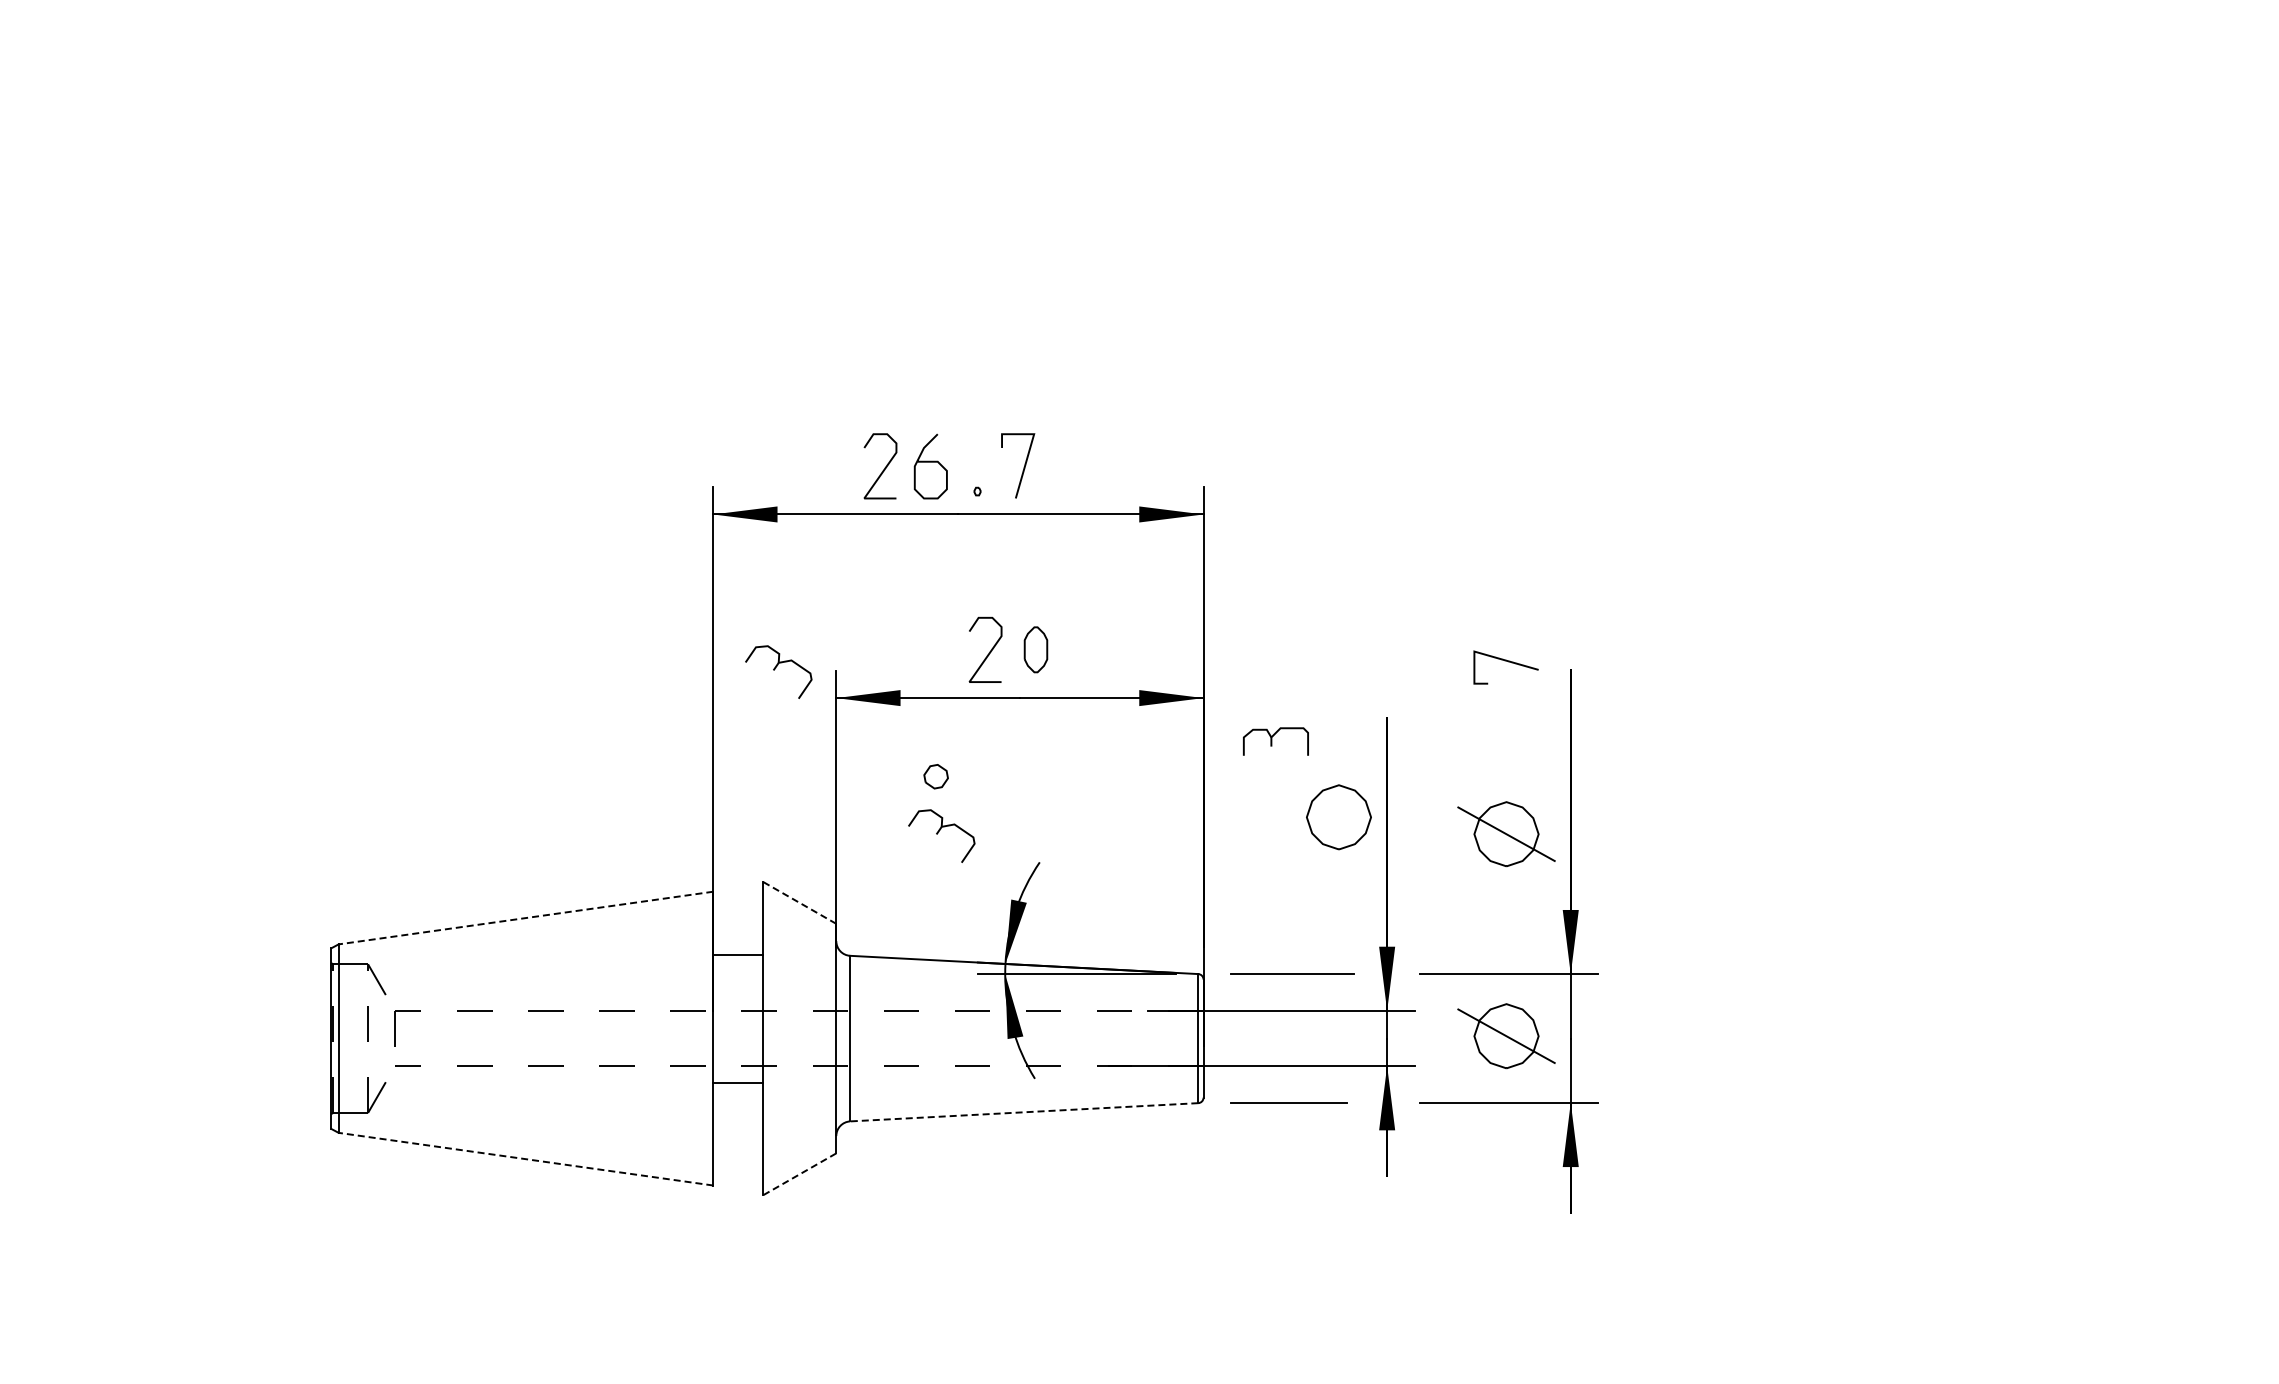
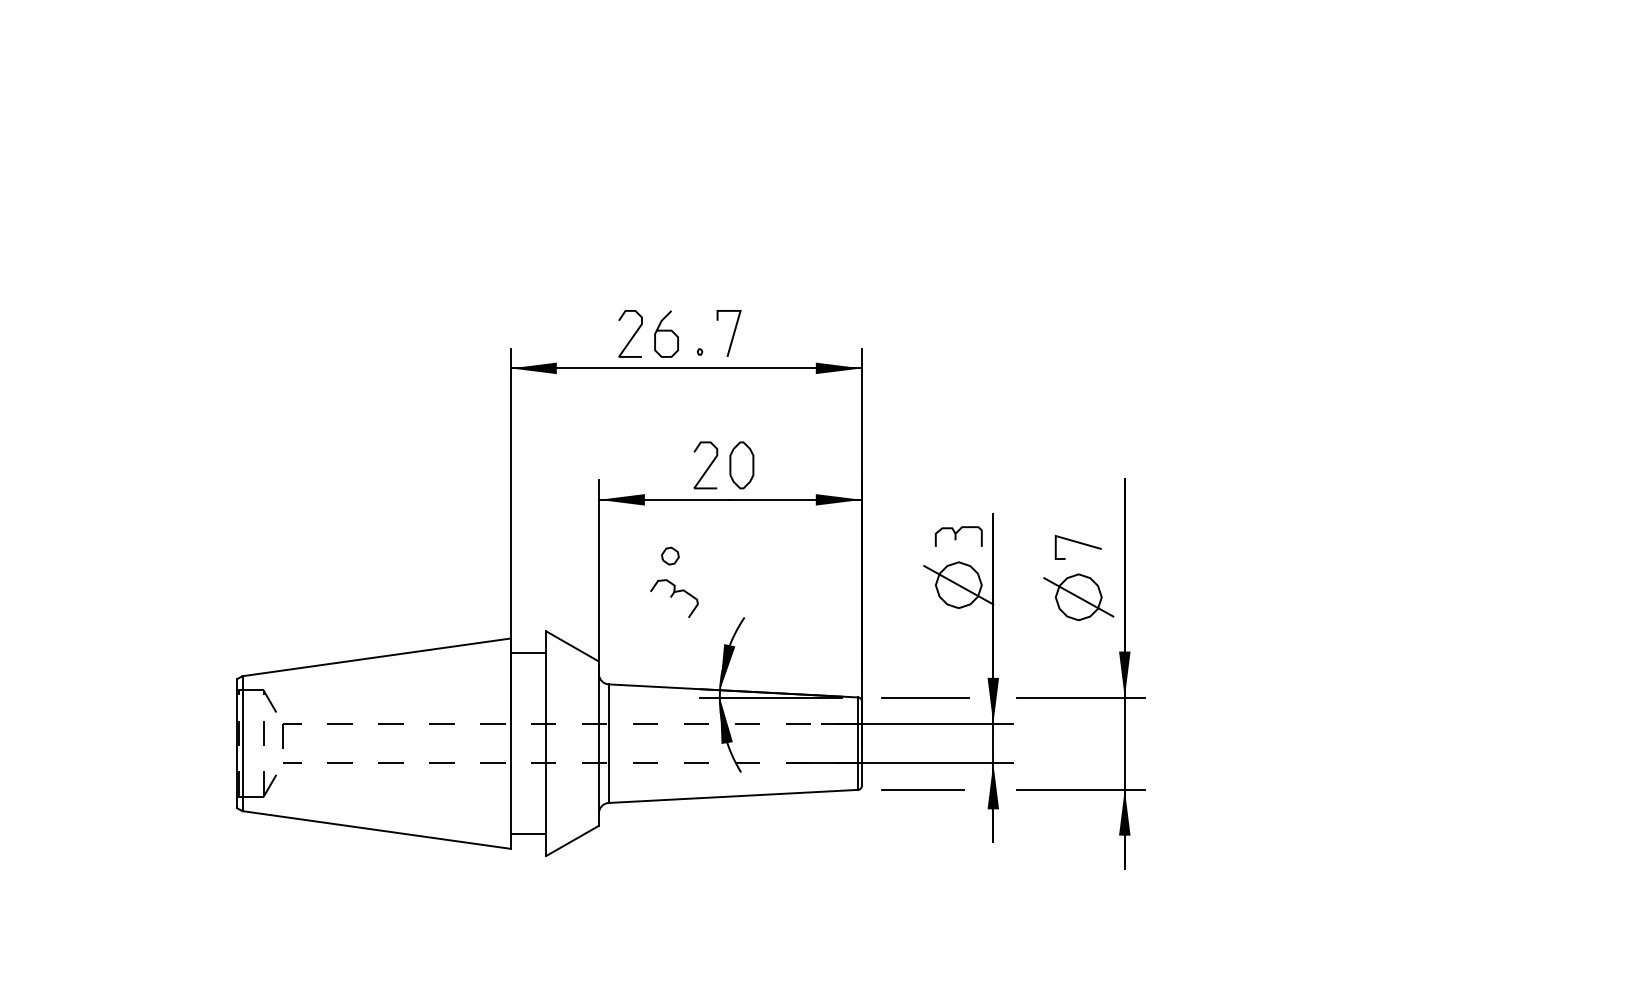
part: (1035, 649) -> (741, 465), size x1.43
line: (1508, 662) -> (1080, 543), moved
part: (778, 671) -> (557, 480), removed
part: (1275, 741) -> (958, 536), moved
line: (1338, 817) -> (958, 585), added
line: (799, 902) -> (572, 646), dashed -> solid
line: (525, 918) -> (376, 657), dashed -> solid
line: (737, 954) -> (528, 652), moved
part: (1506, 1036) -> (1078, 742), removed
line: (737, 1083) -> (528, 834), moved
line: (1023, 1112) -> (732, 796), dashed -> solid
line: (525, 1159) -> (376, 830), dashed -> solid
line: (799, 1174) -> (572, 840), dashed -> solid

